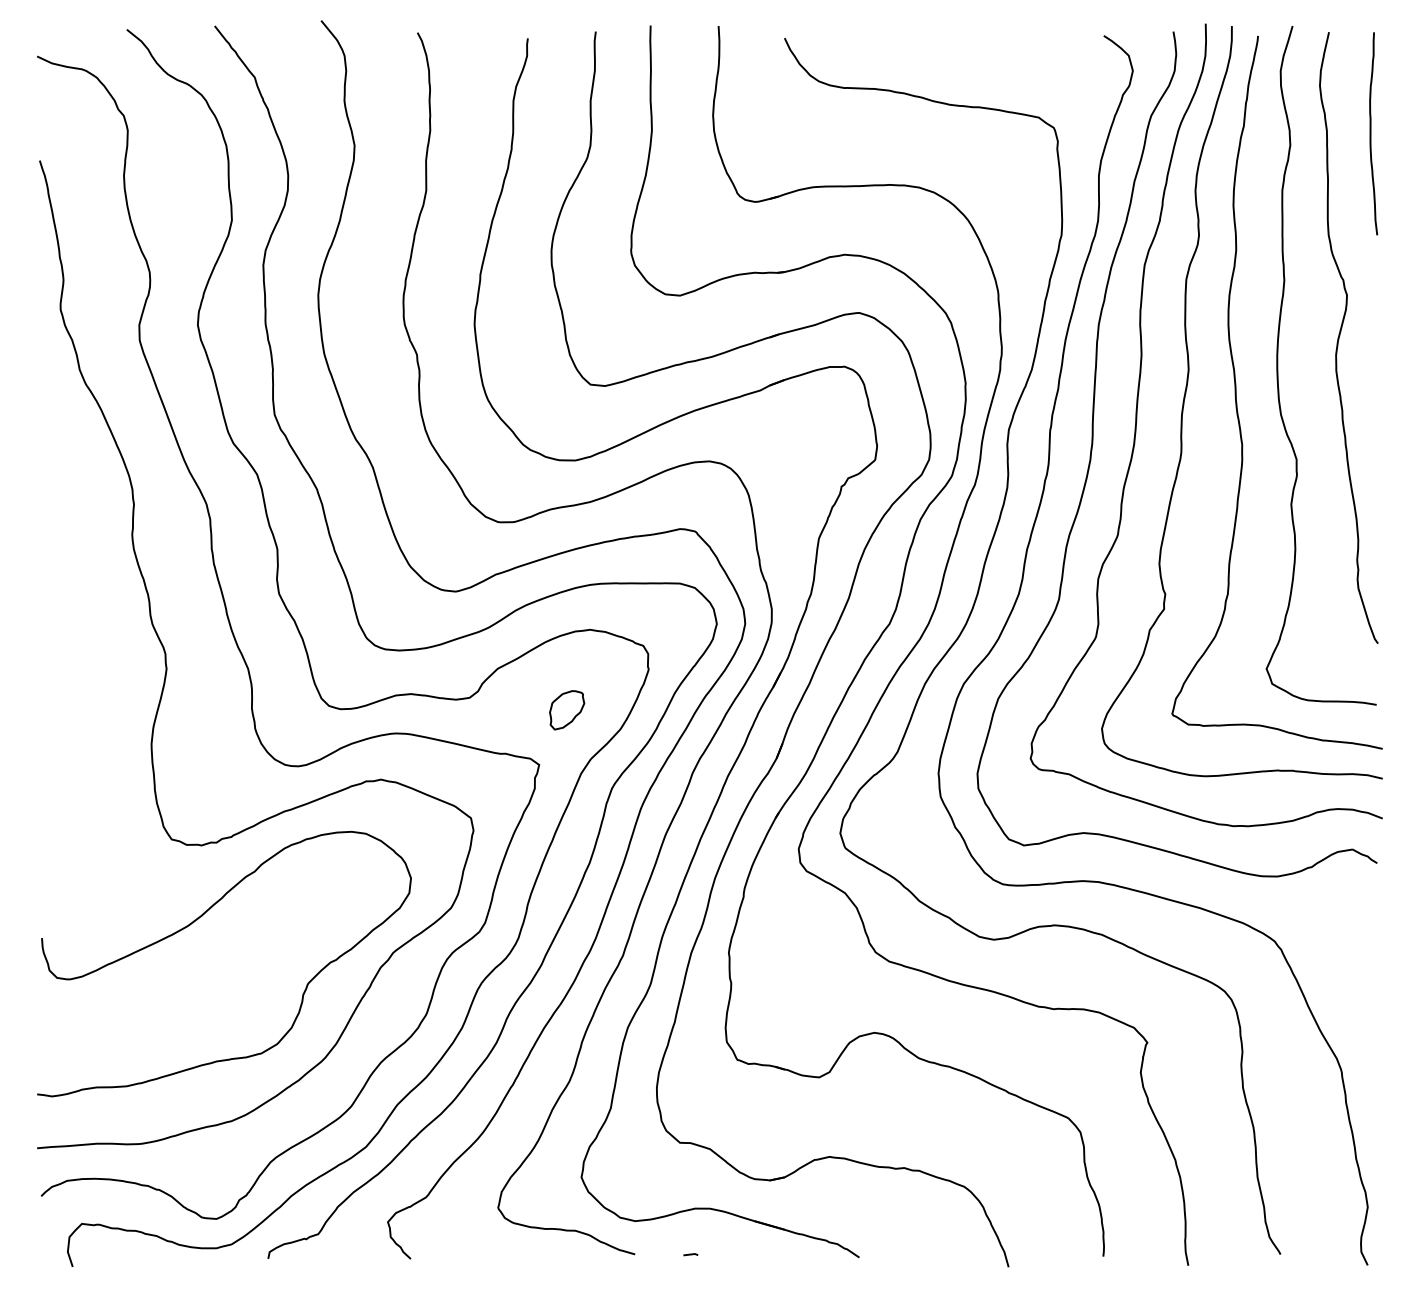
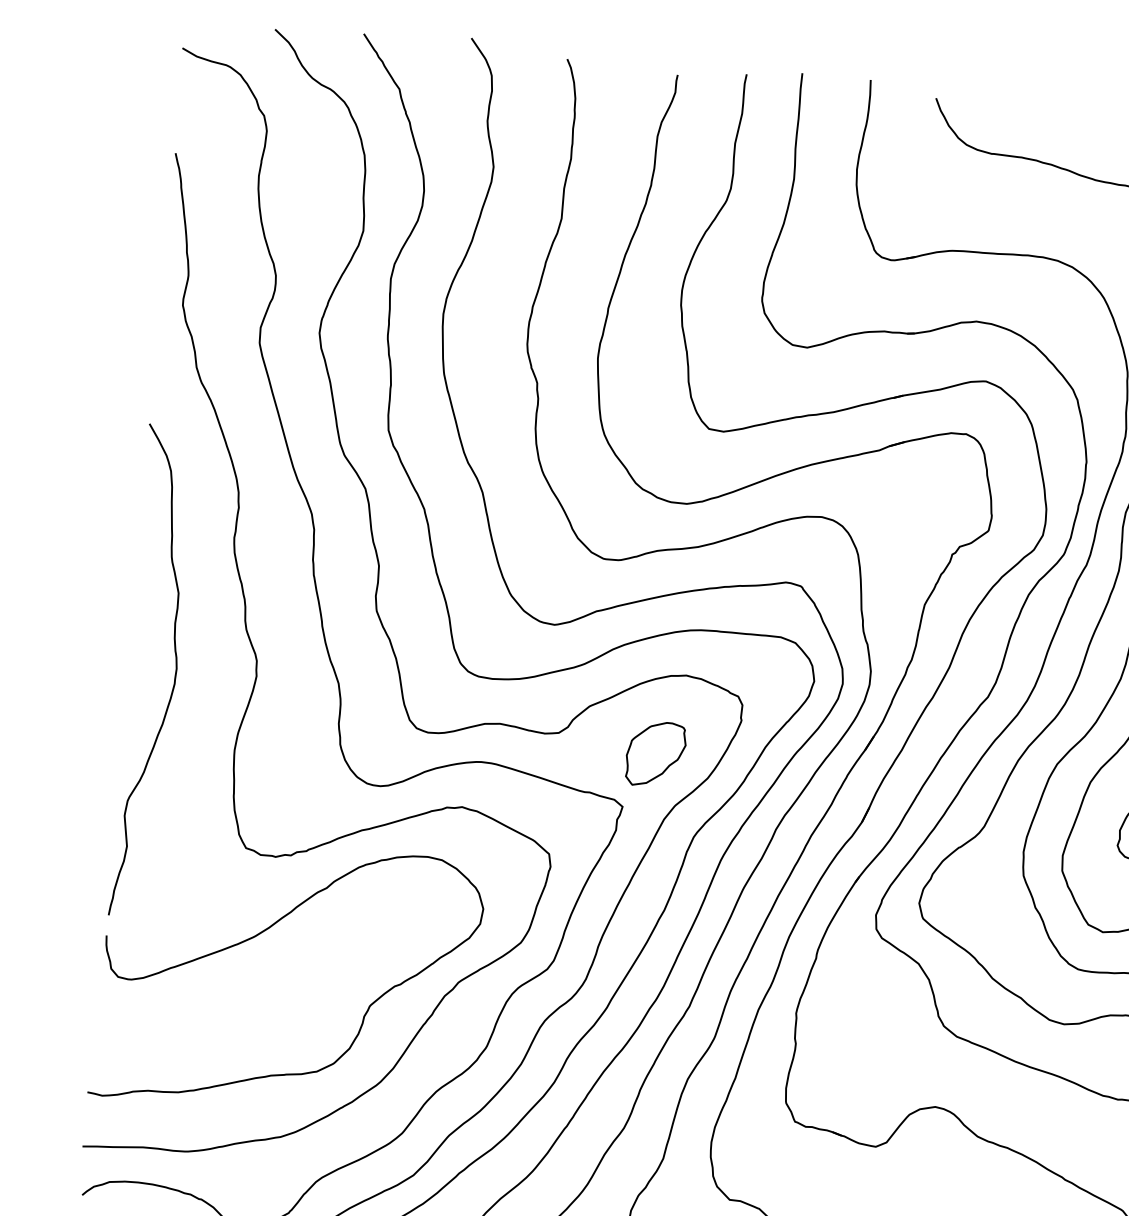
curve: (85, 674) -> (174, 674), added
part: (566, 710) -> (655, 754), size x1.67

